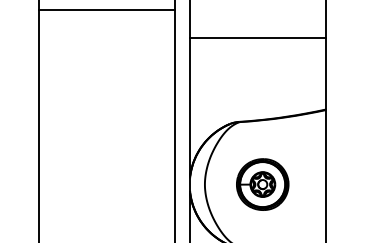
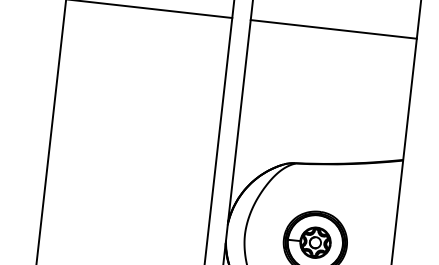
line: (258, 37) -> (334, 28), moved

